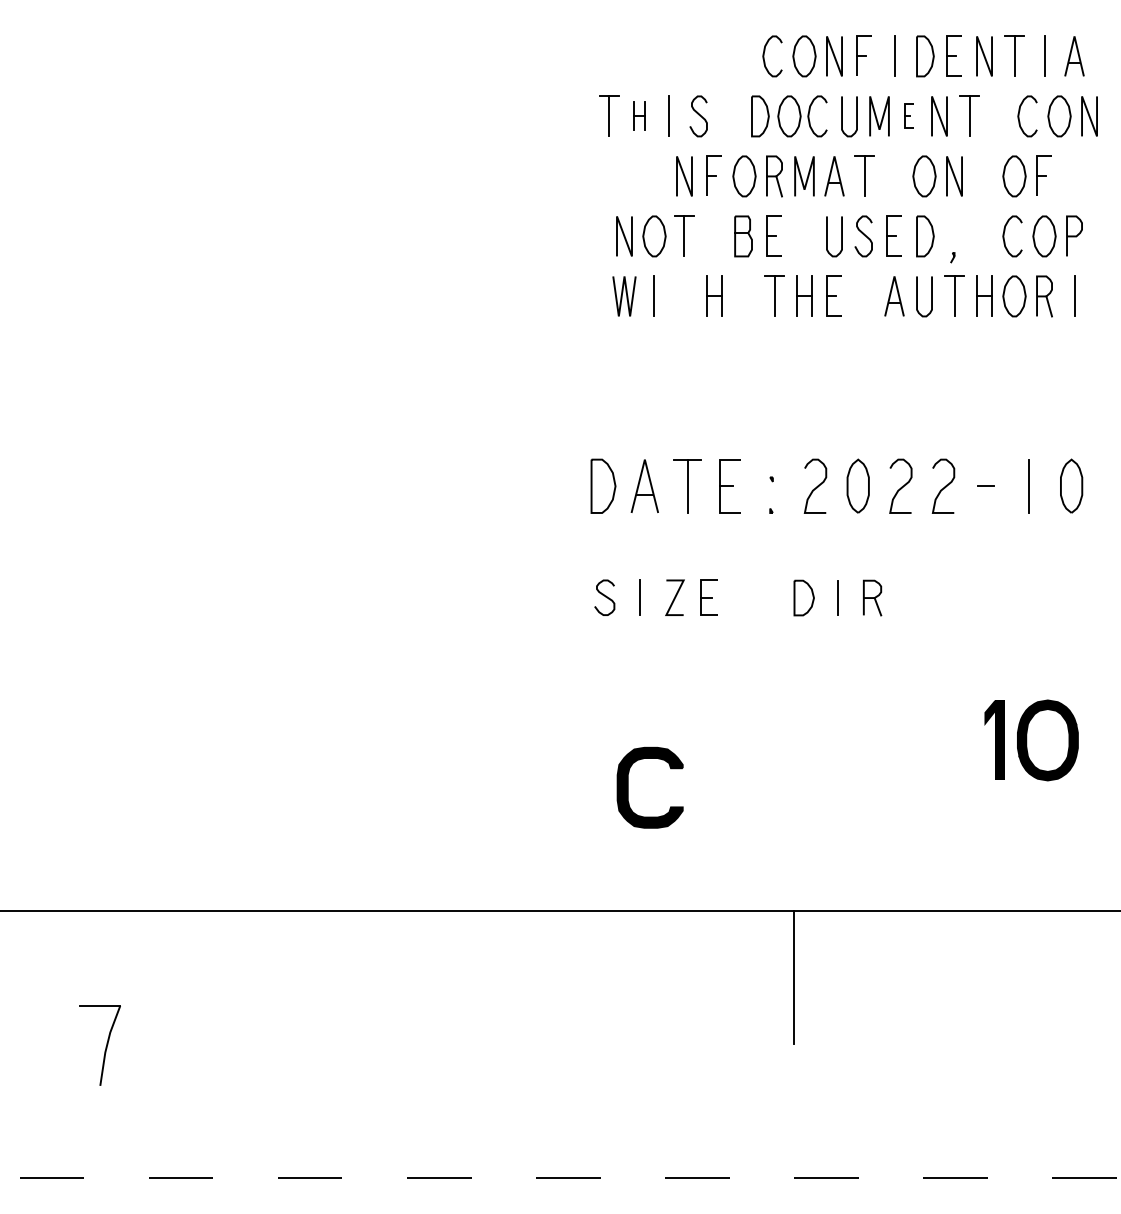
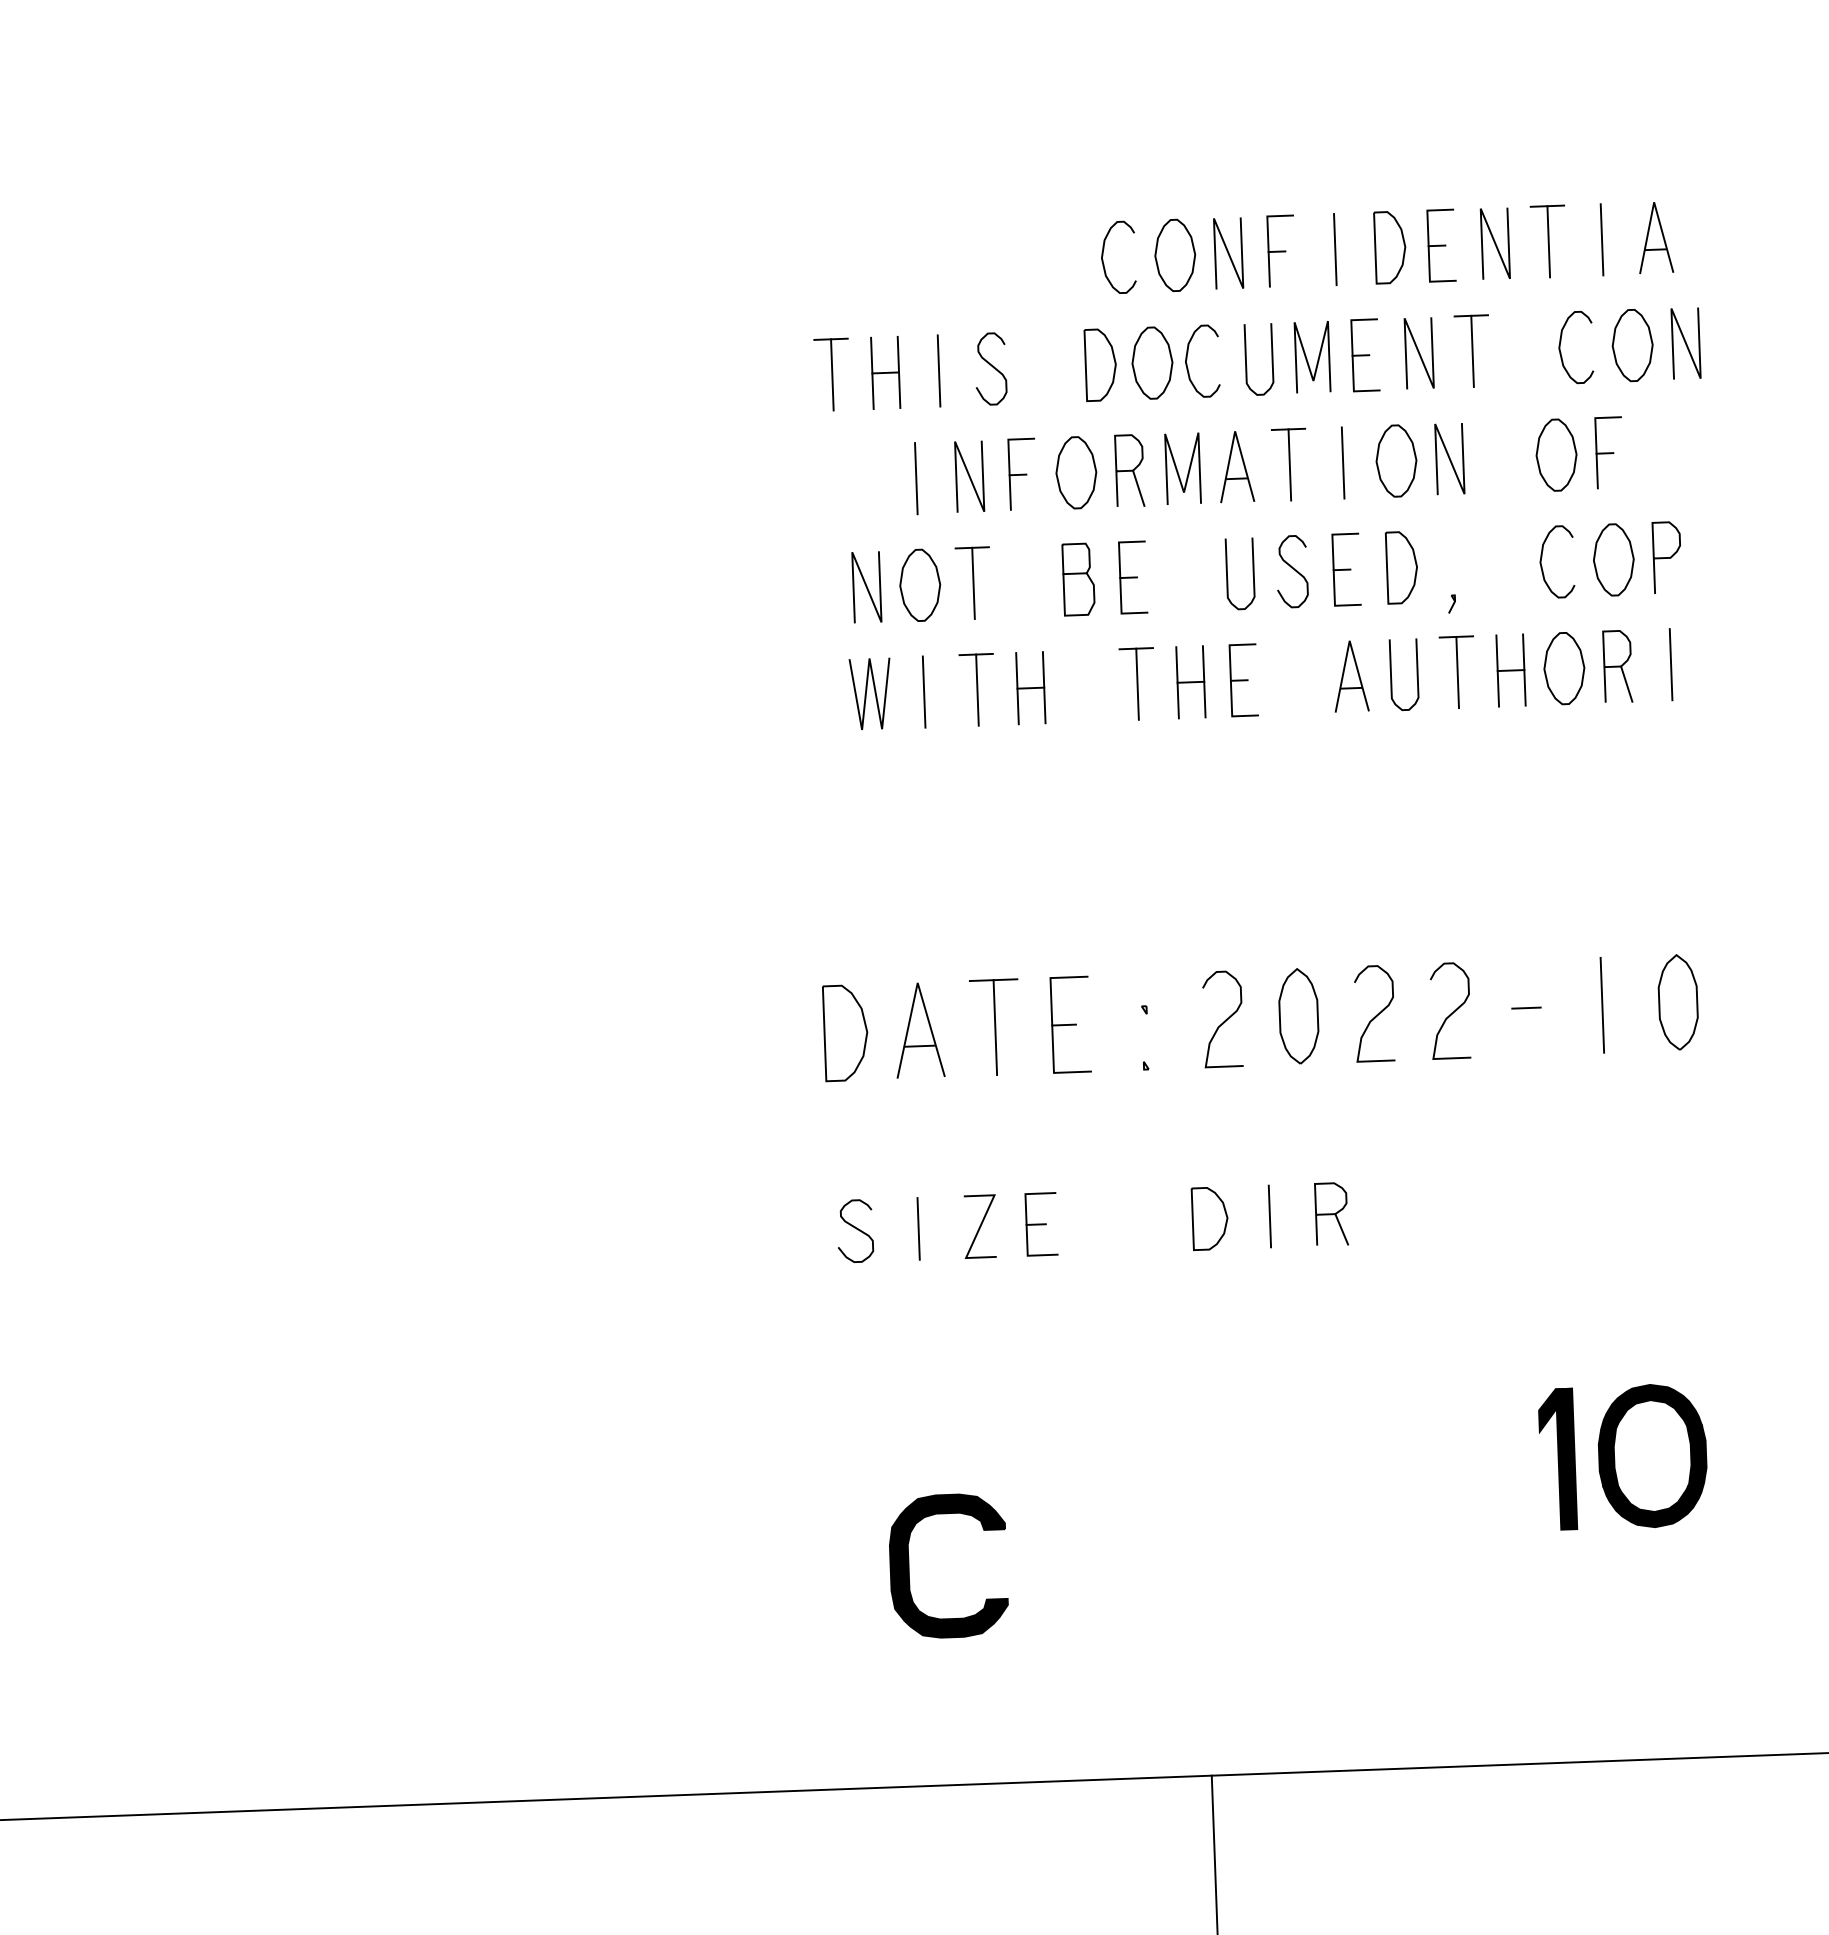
part: (639, 115) -> (885, 371), size x1.43
part: (908, 115) -> (1364, 353), size x1.67
line: (654, 176) -> (916, 478), added
line: (894, 176) -> (1343, 463), added
part: (684, 295) -> (977, 688), added

